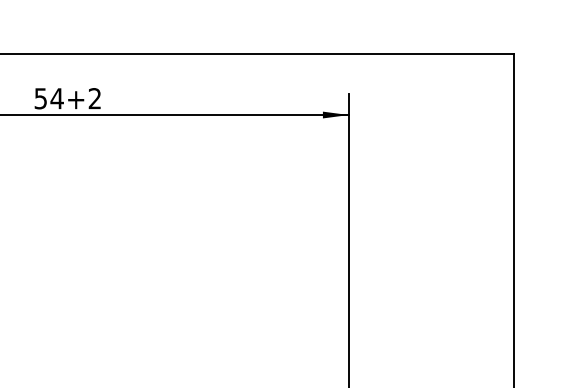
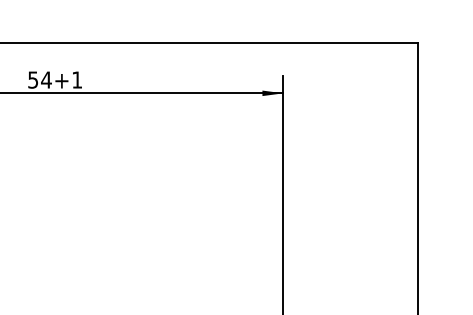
text: (94, 98) -> (76, 79), 54+2 -> 54+1

